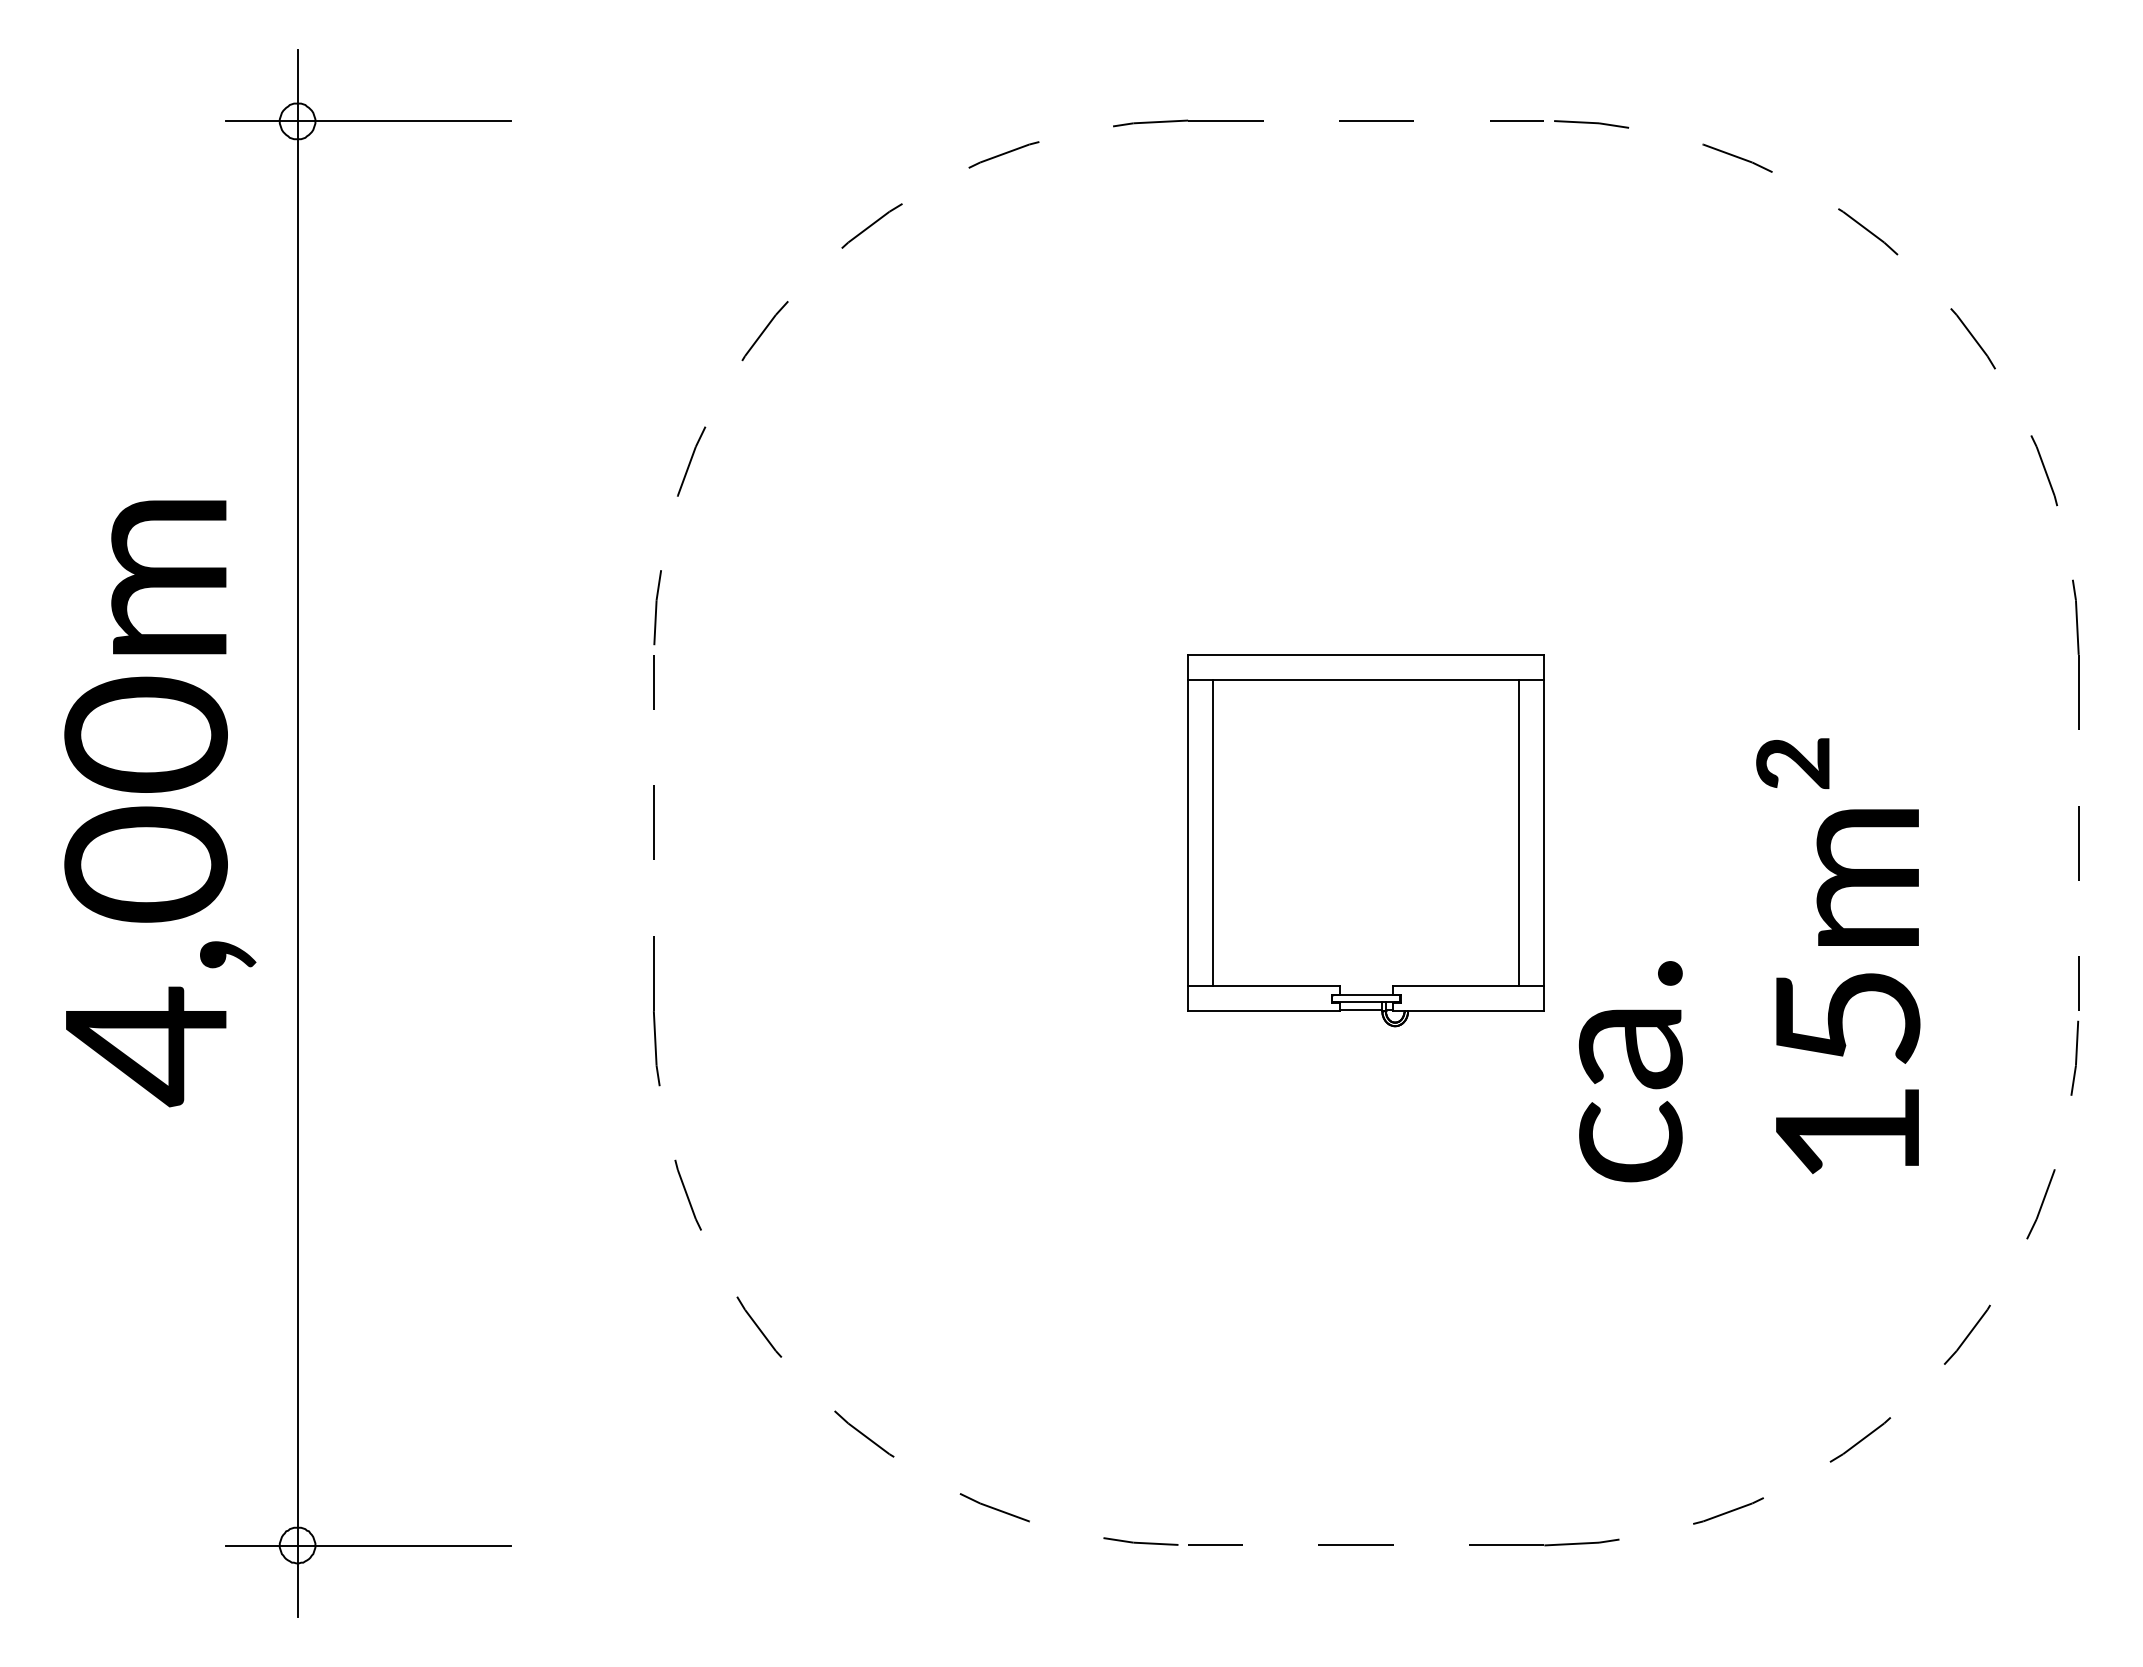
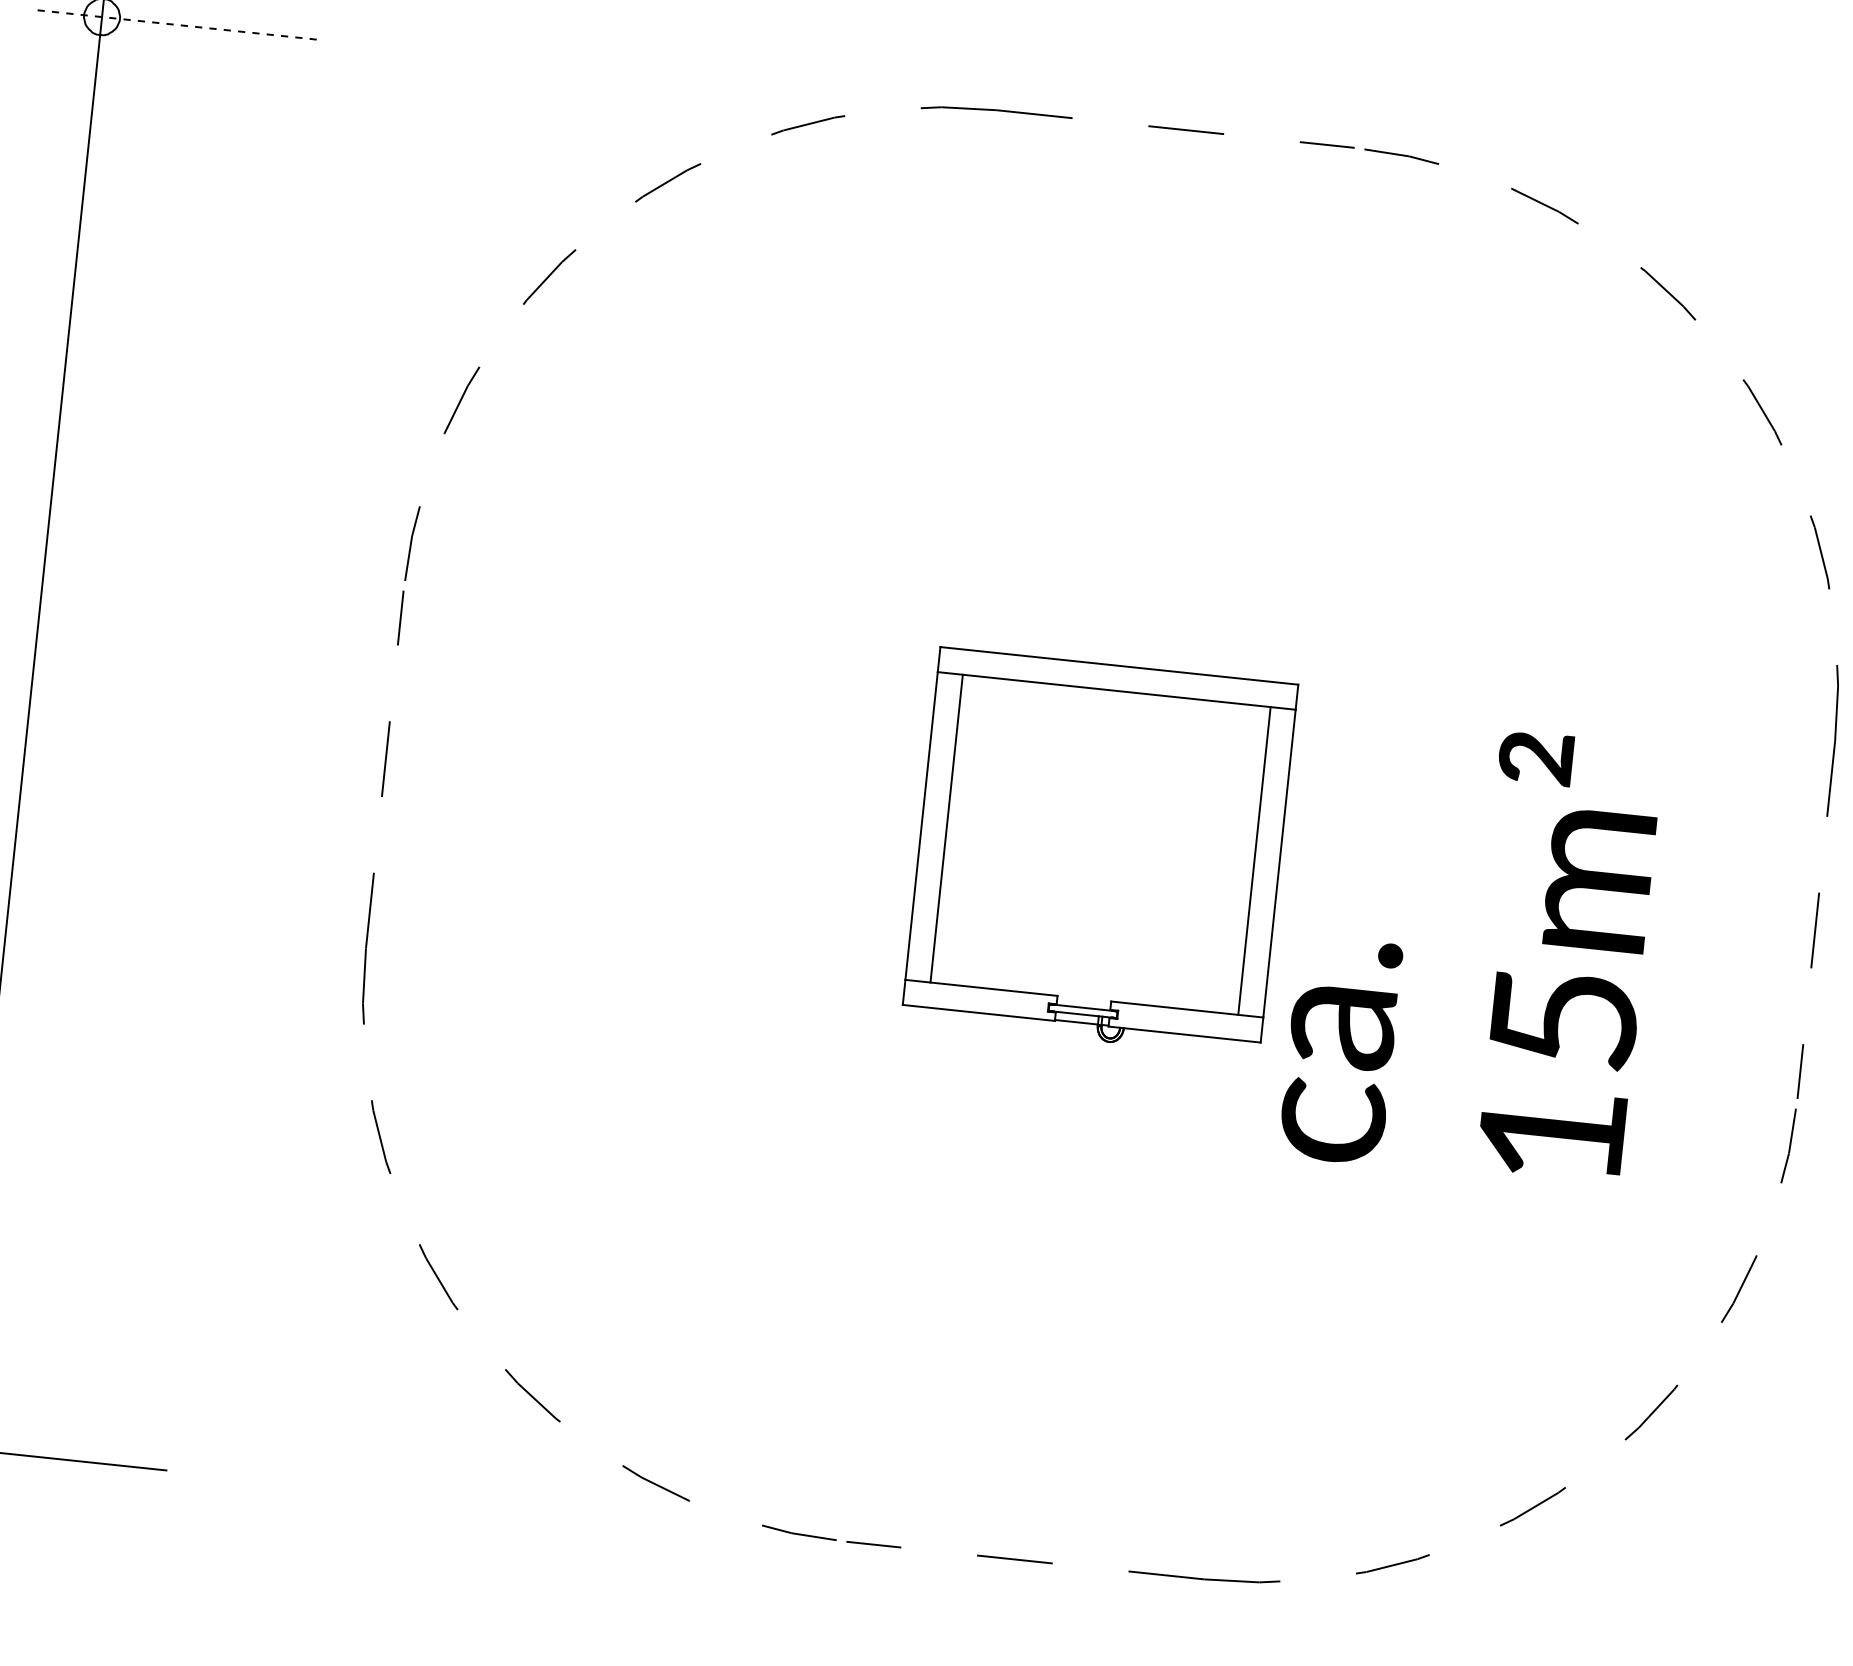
line: (368, 121) -> (173, 24), solid -> dashed
text: (1749, 960) -> (1471, 951), moved

